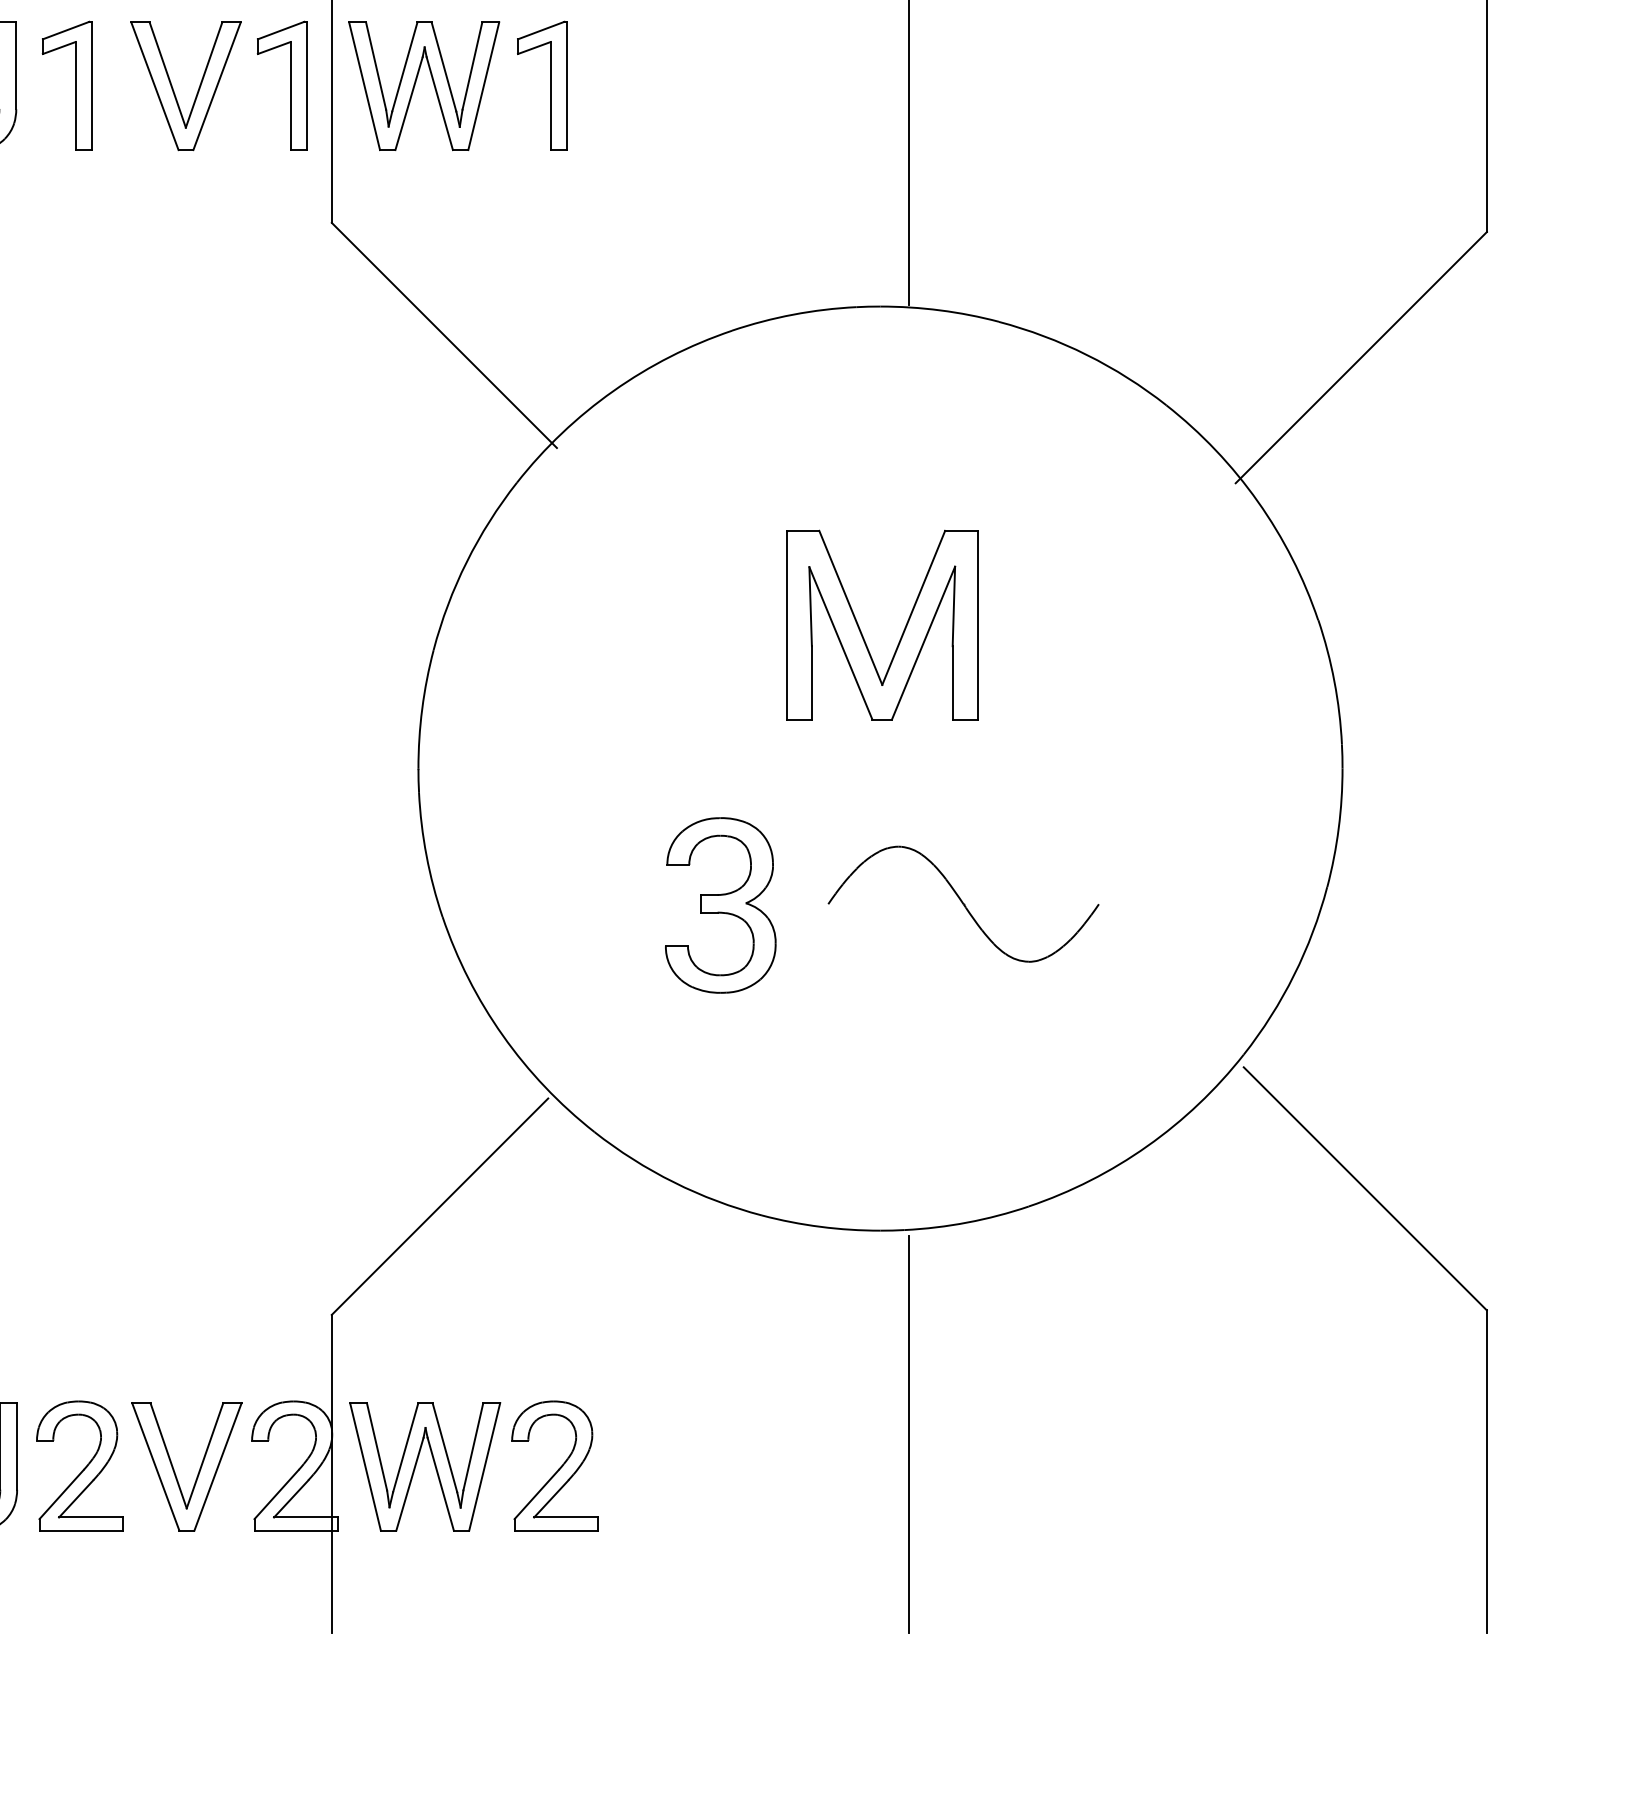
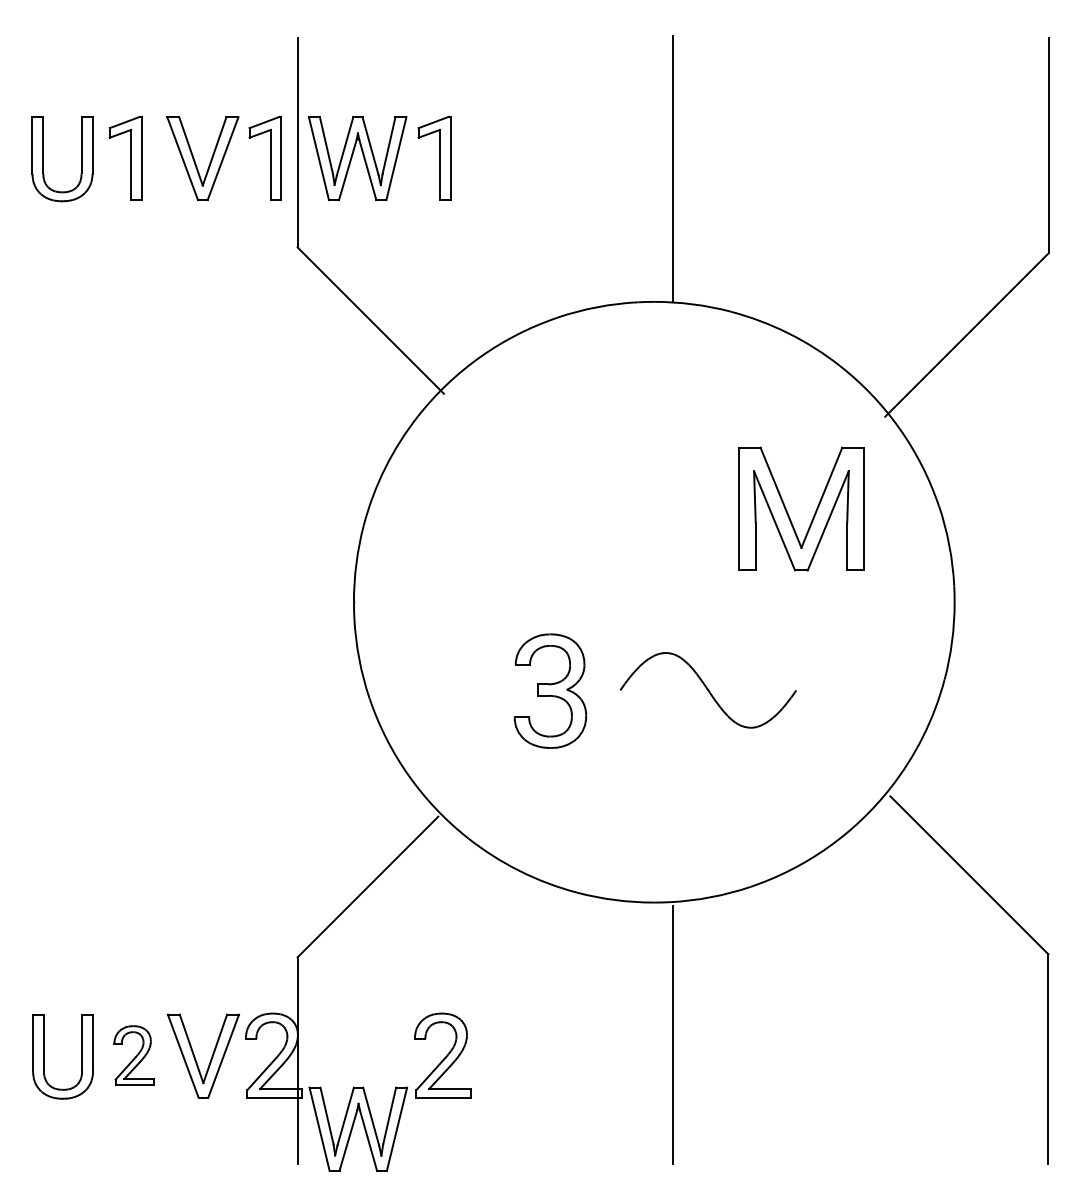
part: (902, 630) -> (814, 512), moved
part: (79, 1465) -> (133, 1055), size x0.7
part: (425, 1465) -> (358, 1128), moved

